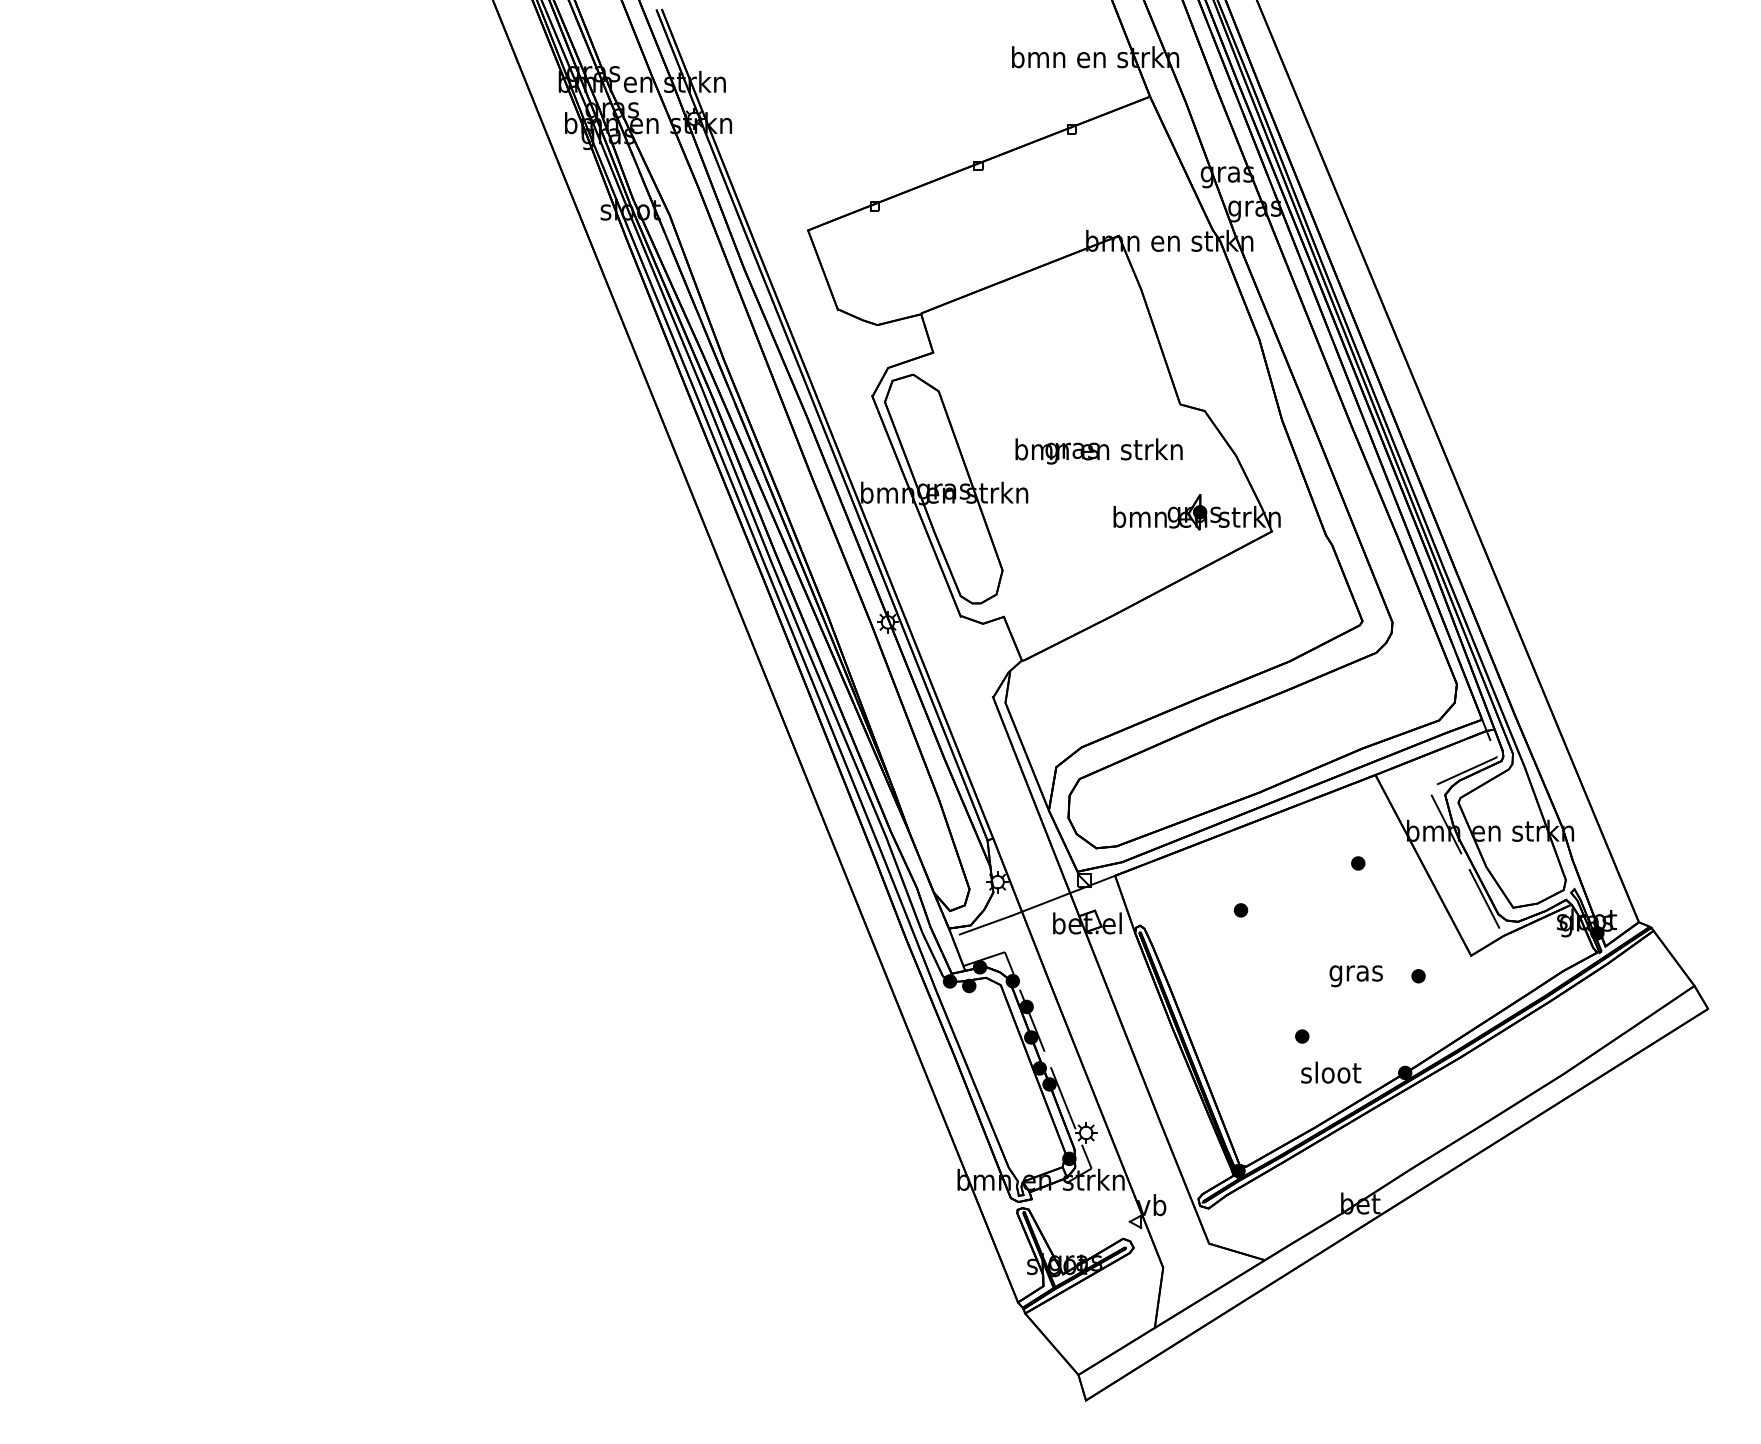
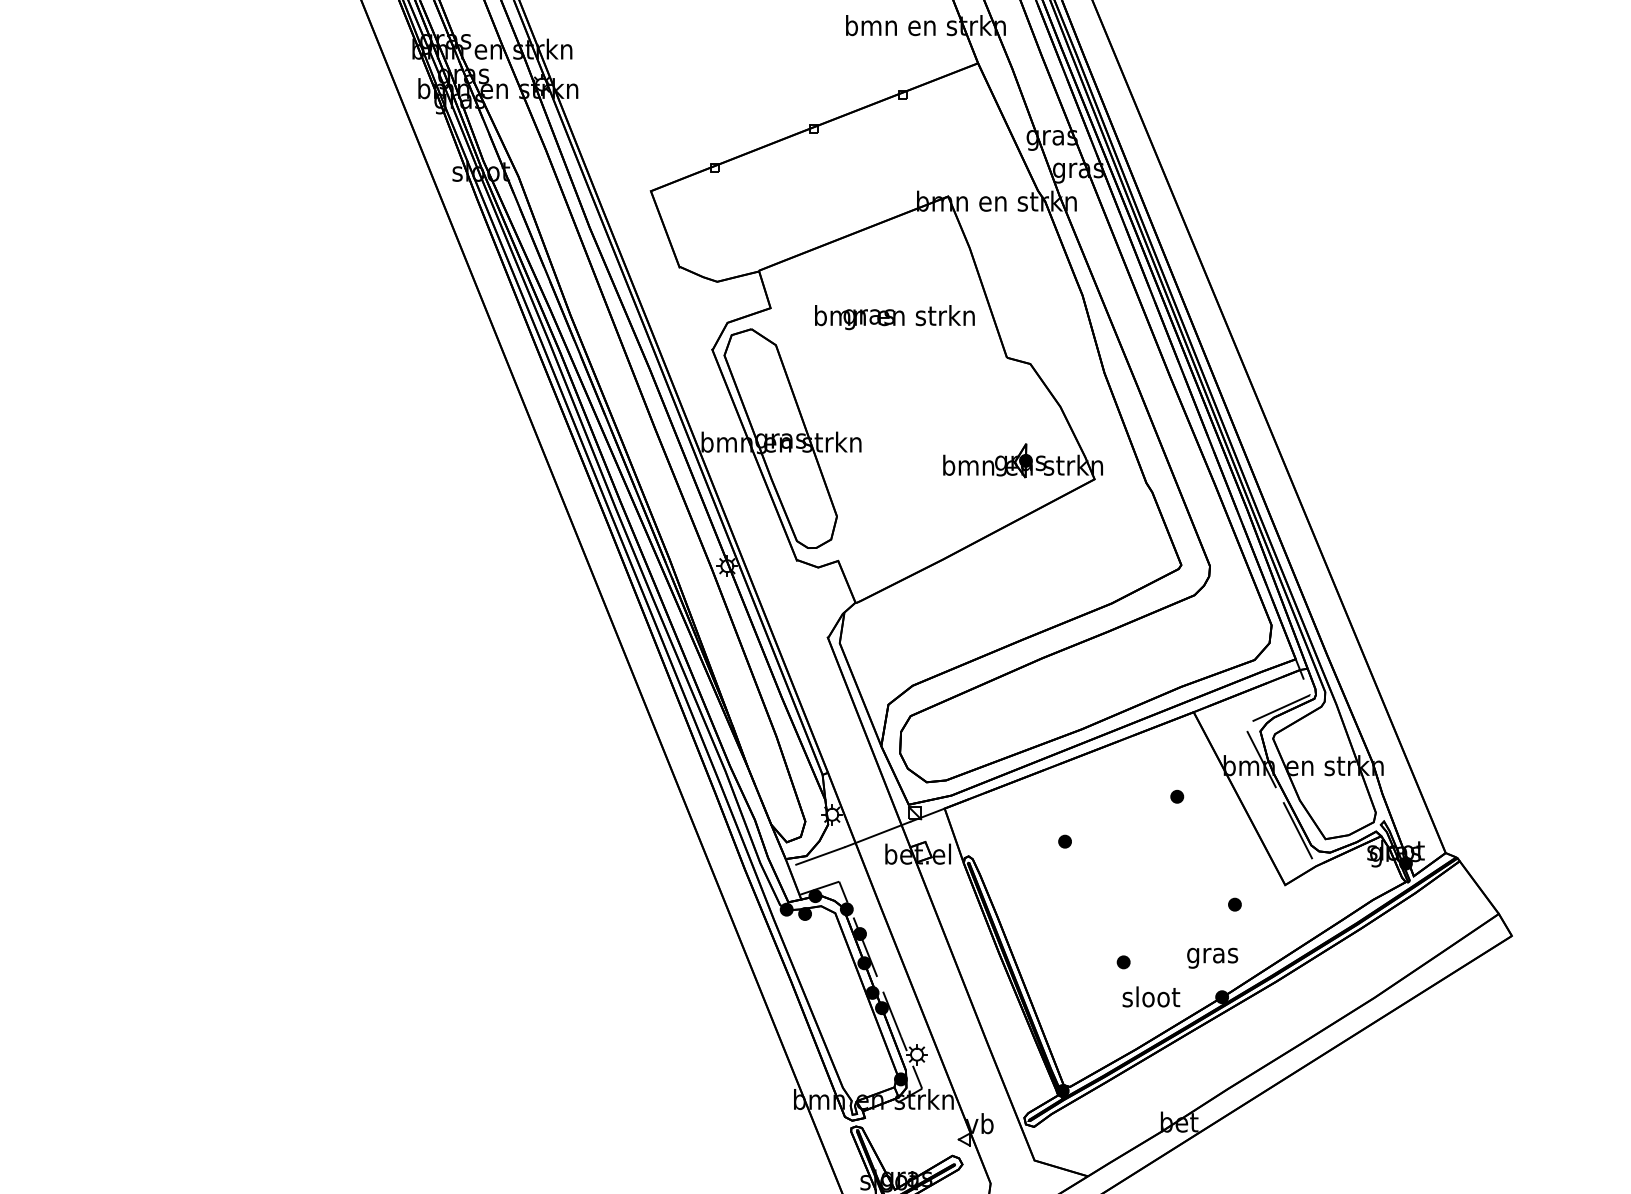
text: (1098, 451) -> (894, 317), moved
text: (1355, 976) -> (1211, 958), moved

